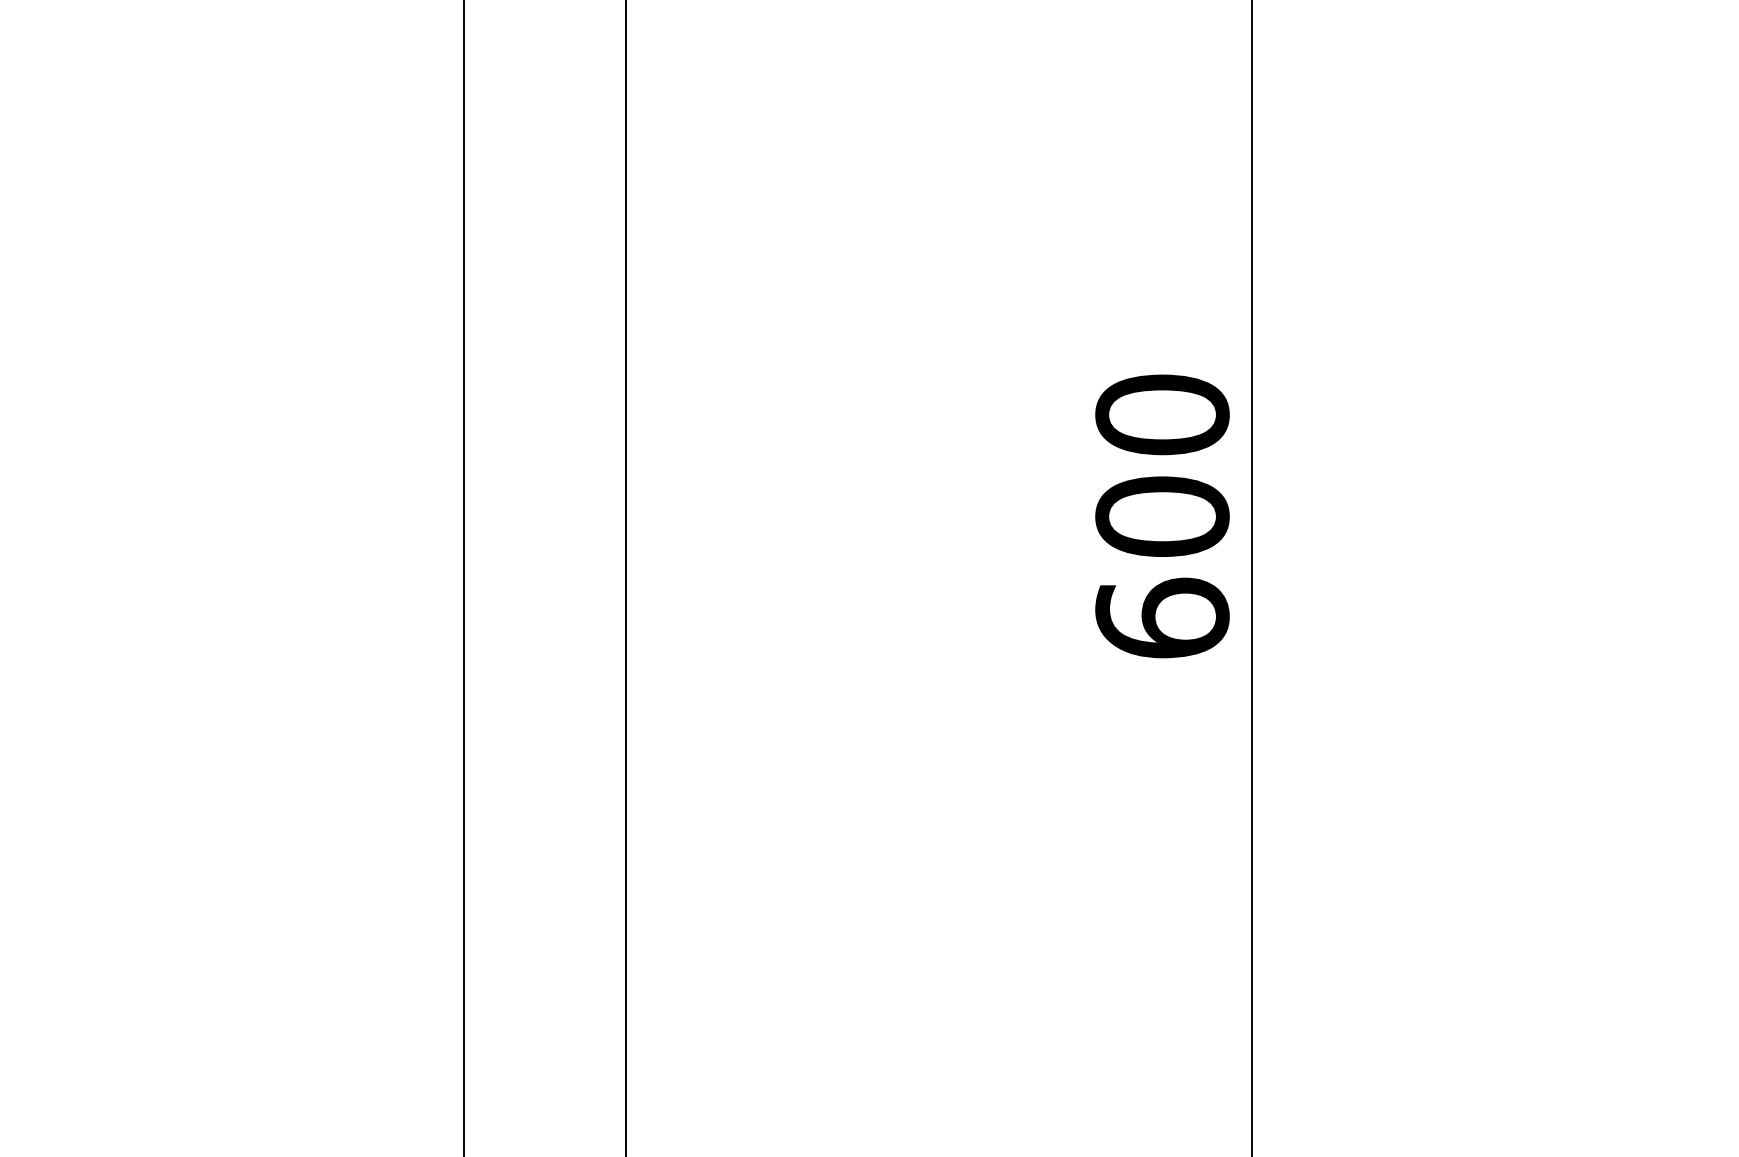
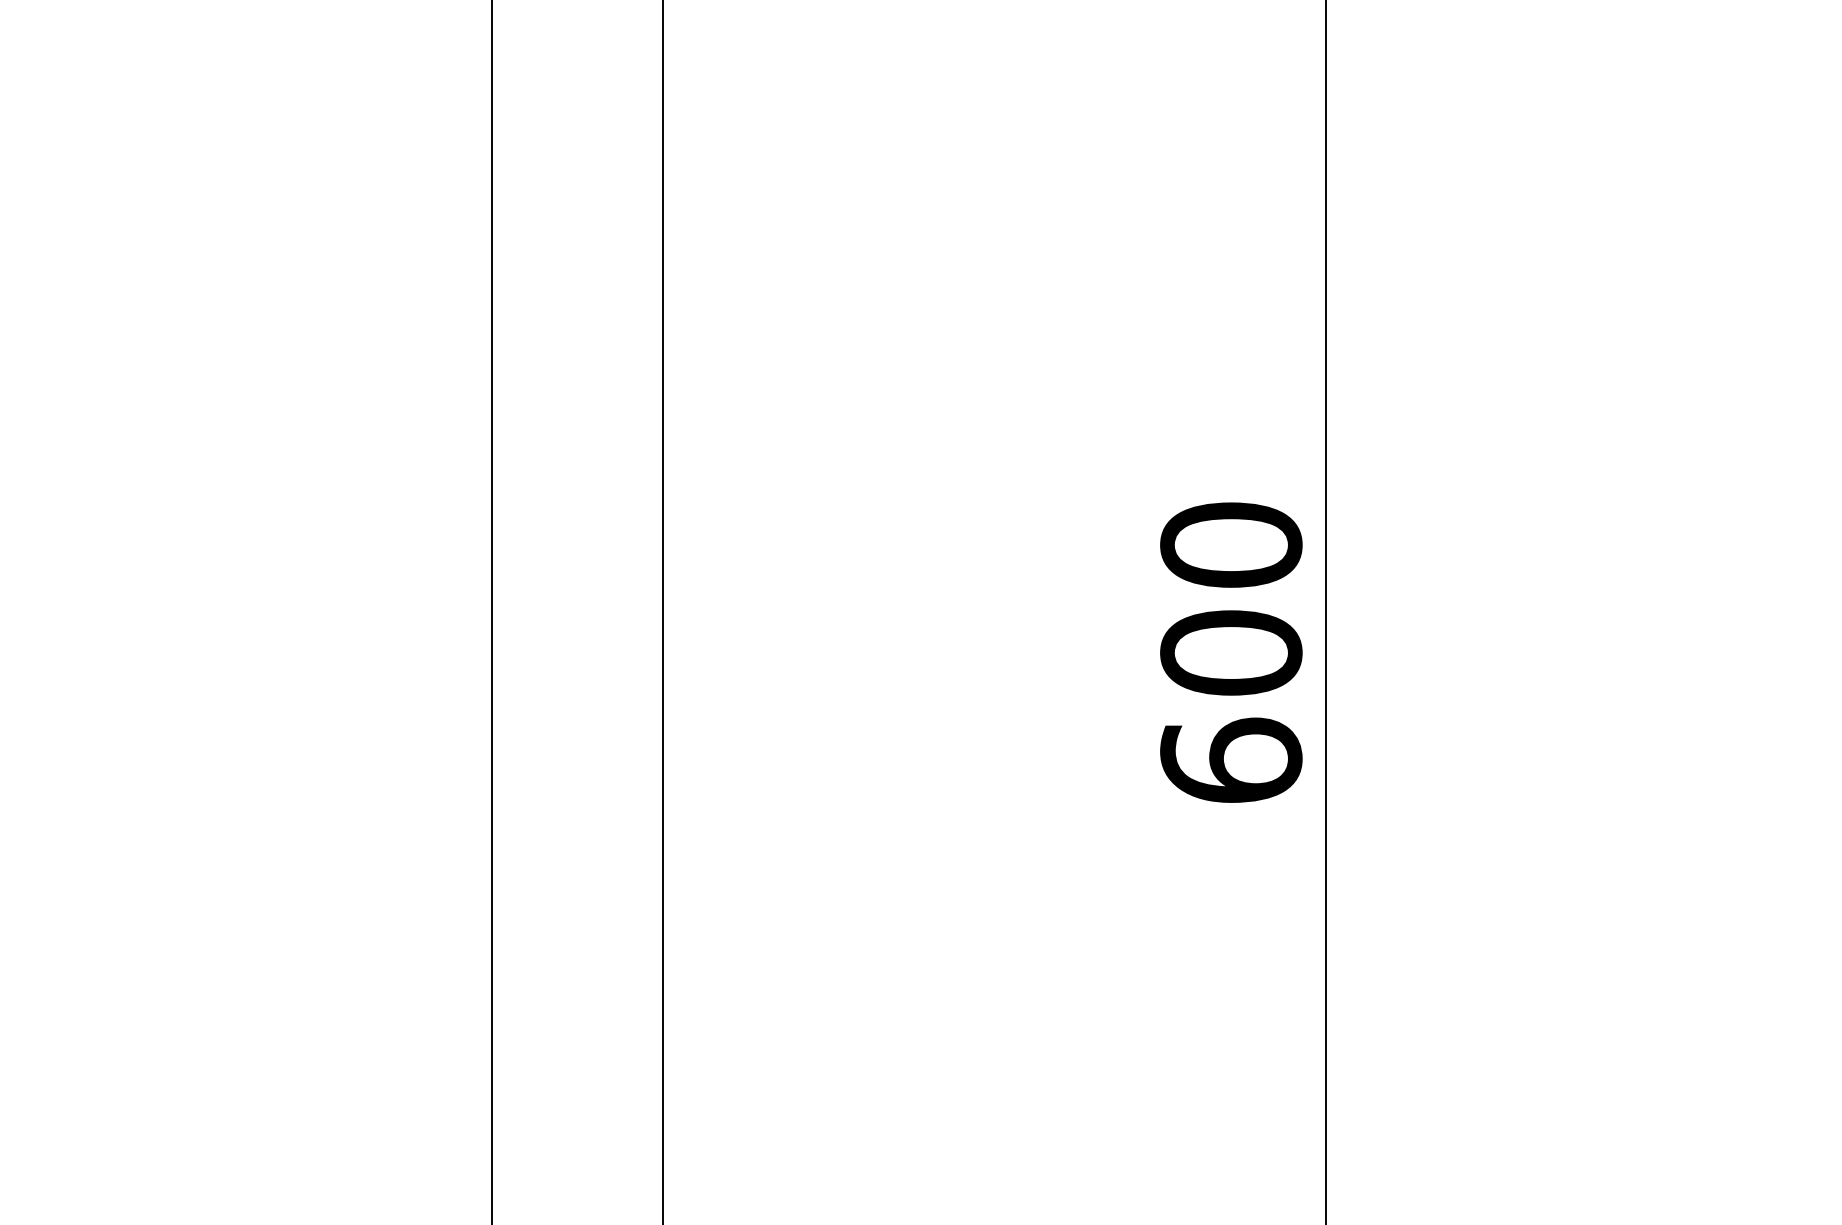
text: (1162, 516) -> (1231, 652), moved

